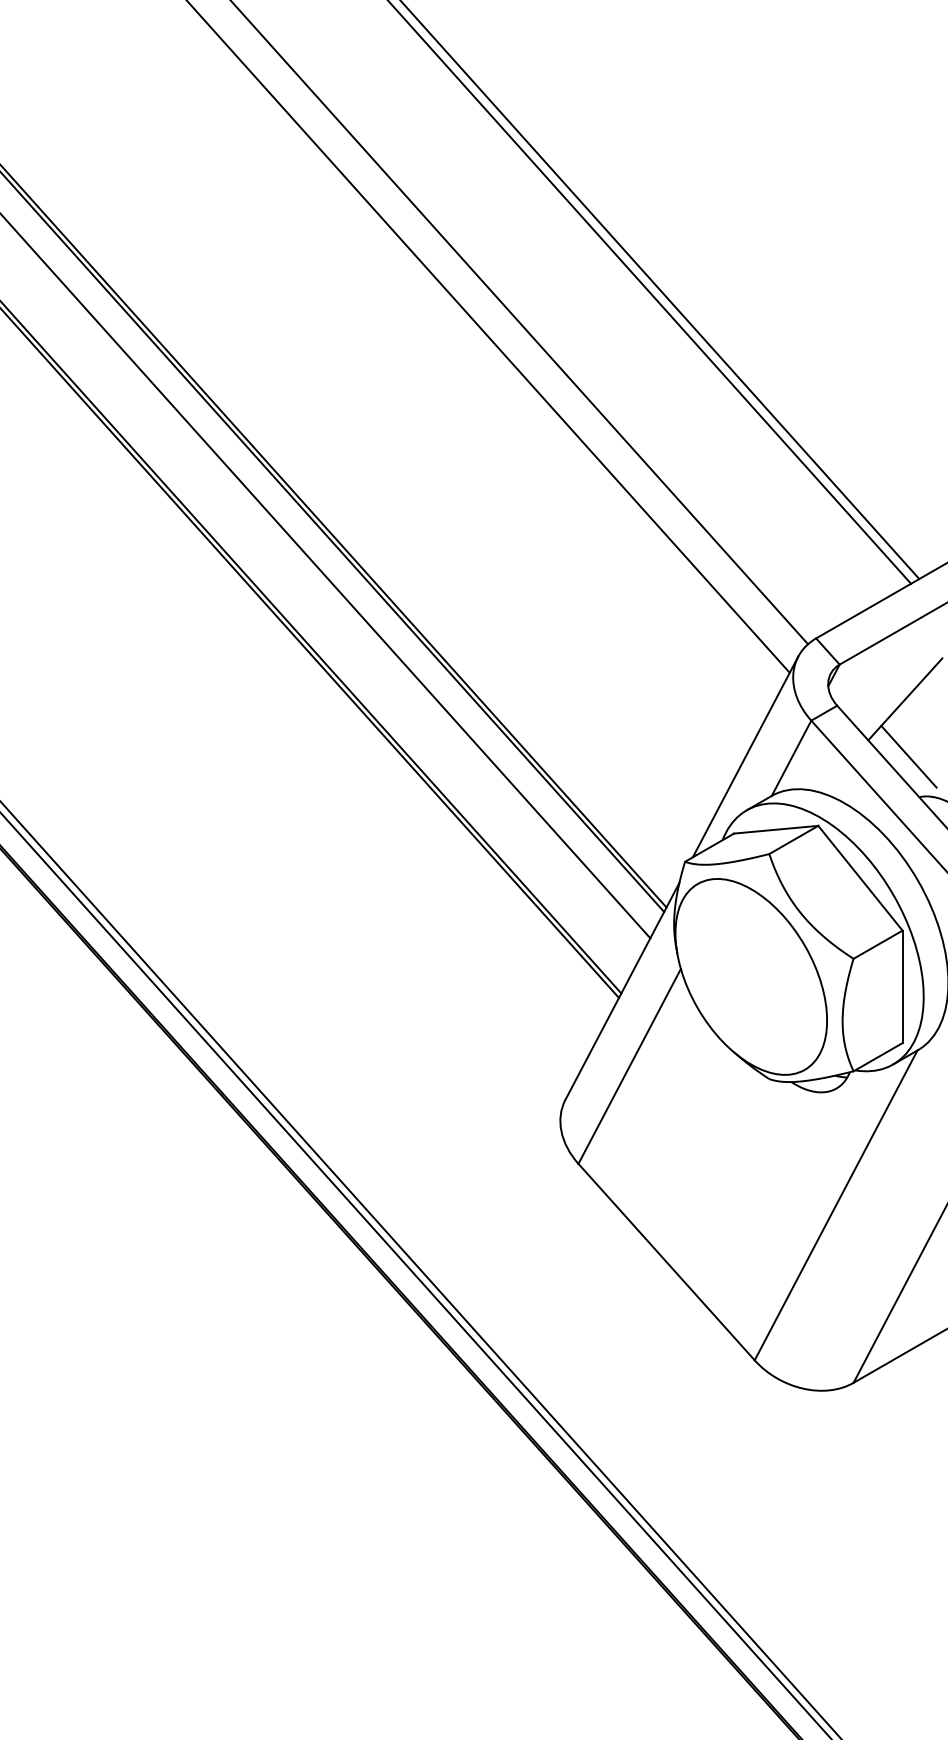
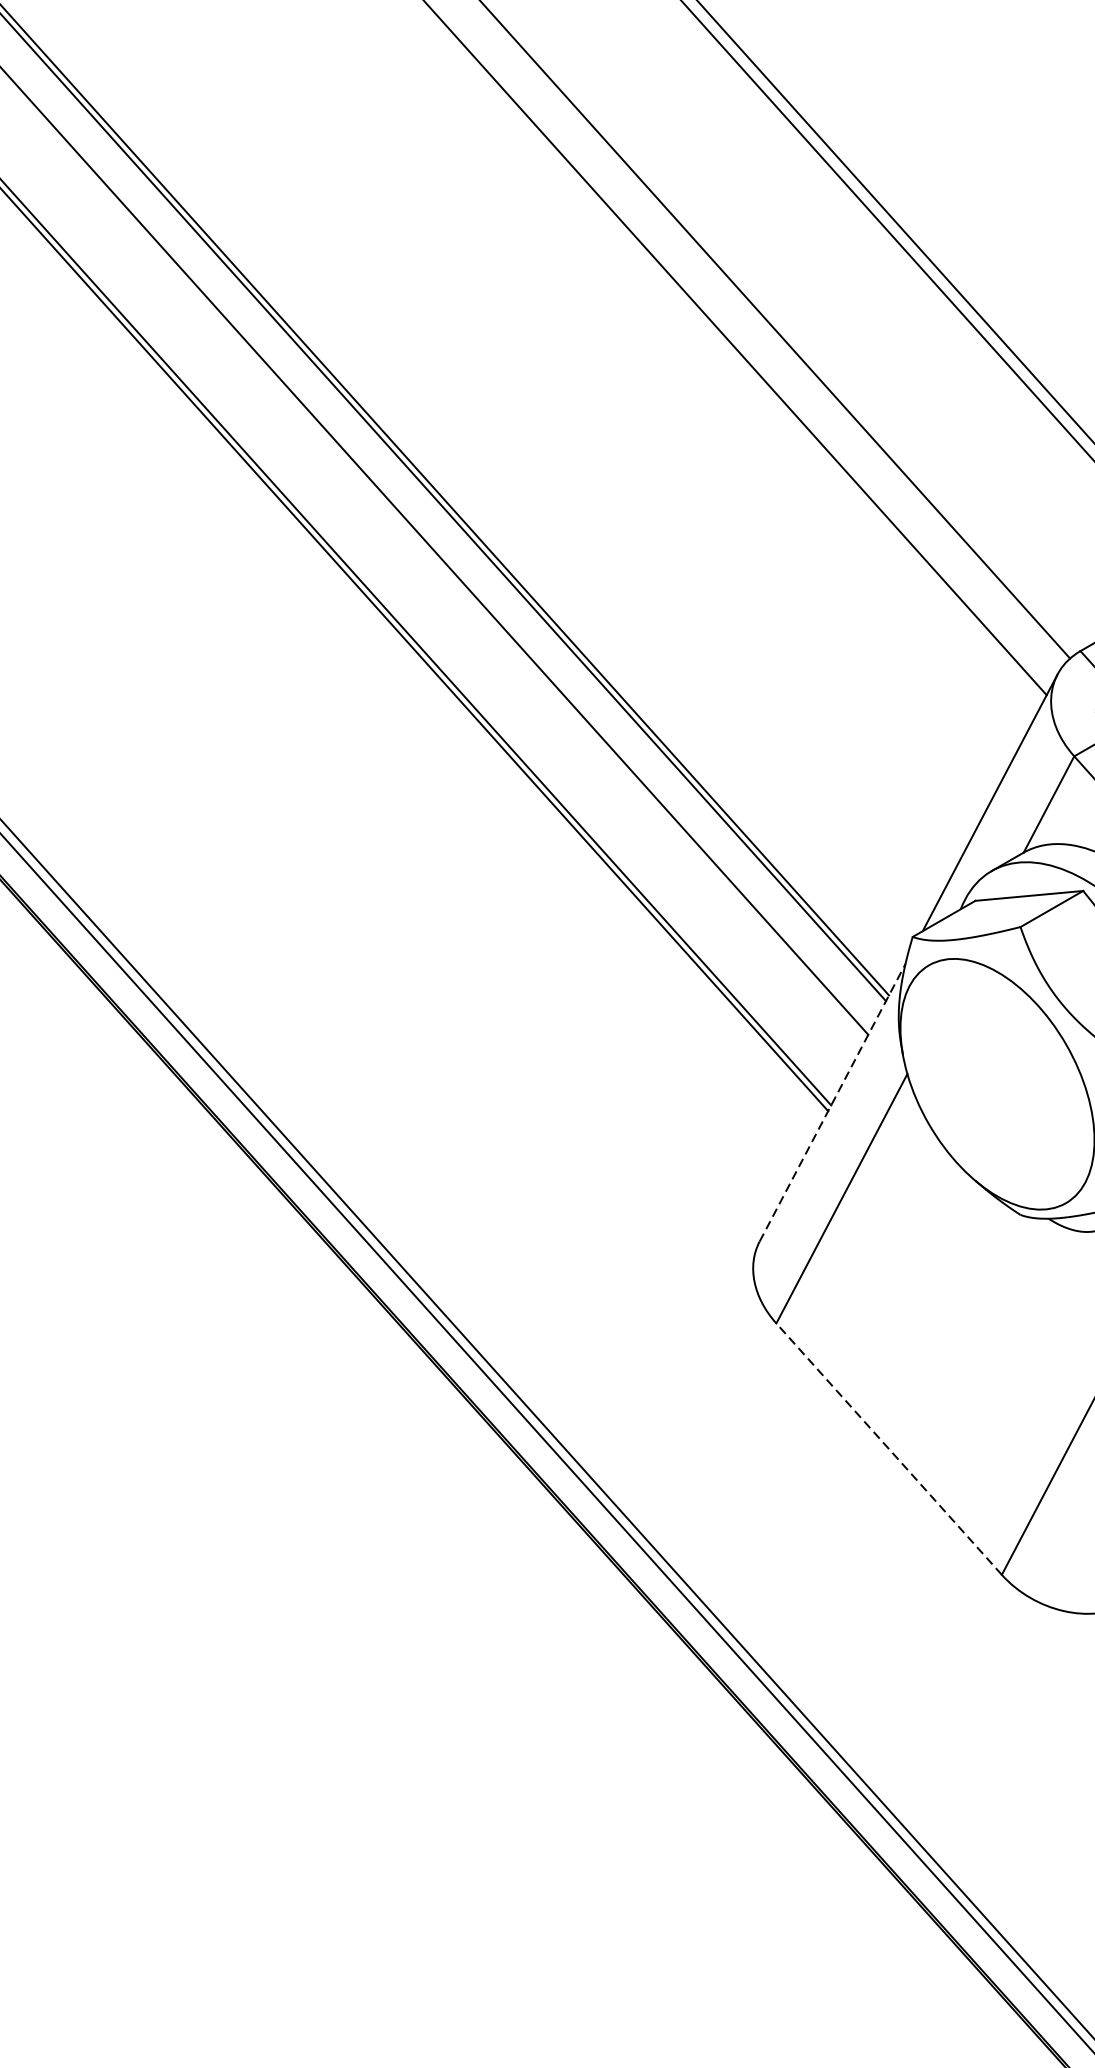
line: (622, 991) -> (832, 1102), solid -> dashed
line: (666, 1262) -> (888, 1449), solid -> dashed

